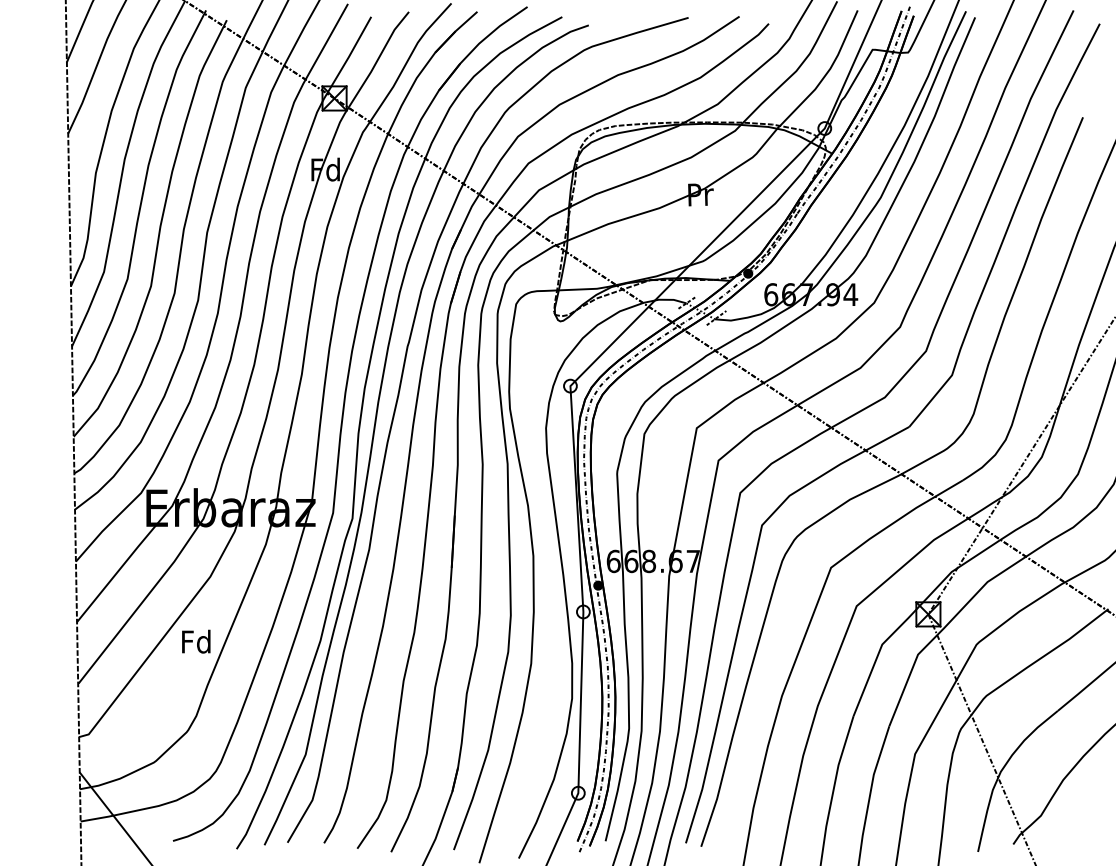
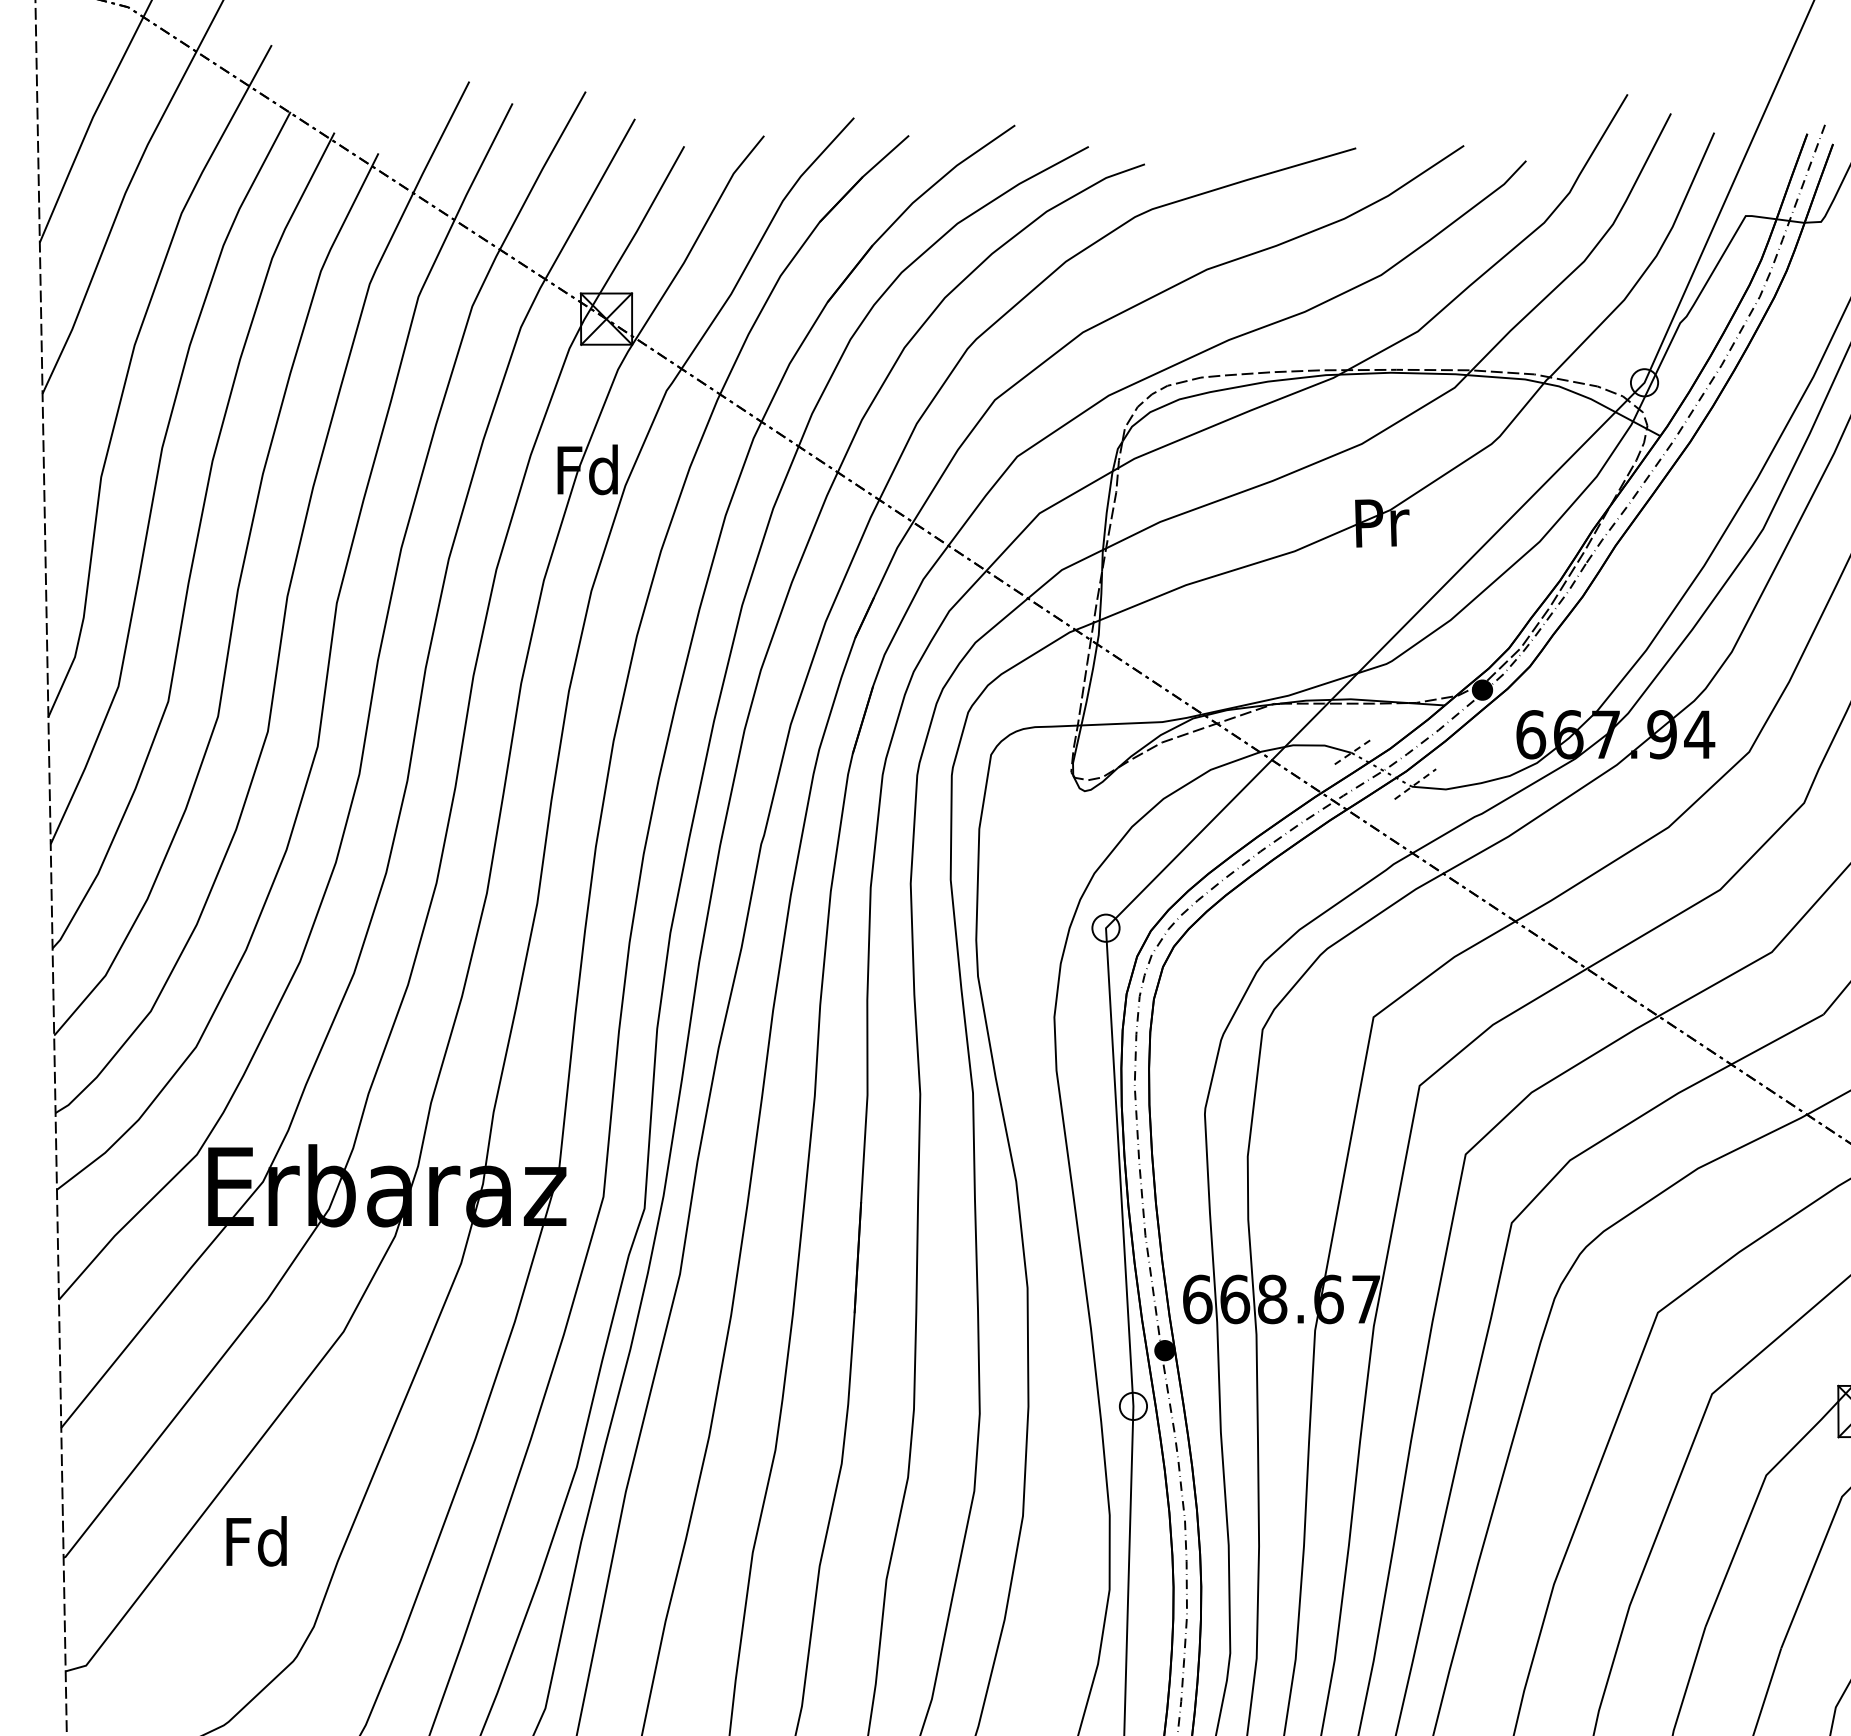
text: (196, 641) -> (257, 1540), moved

